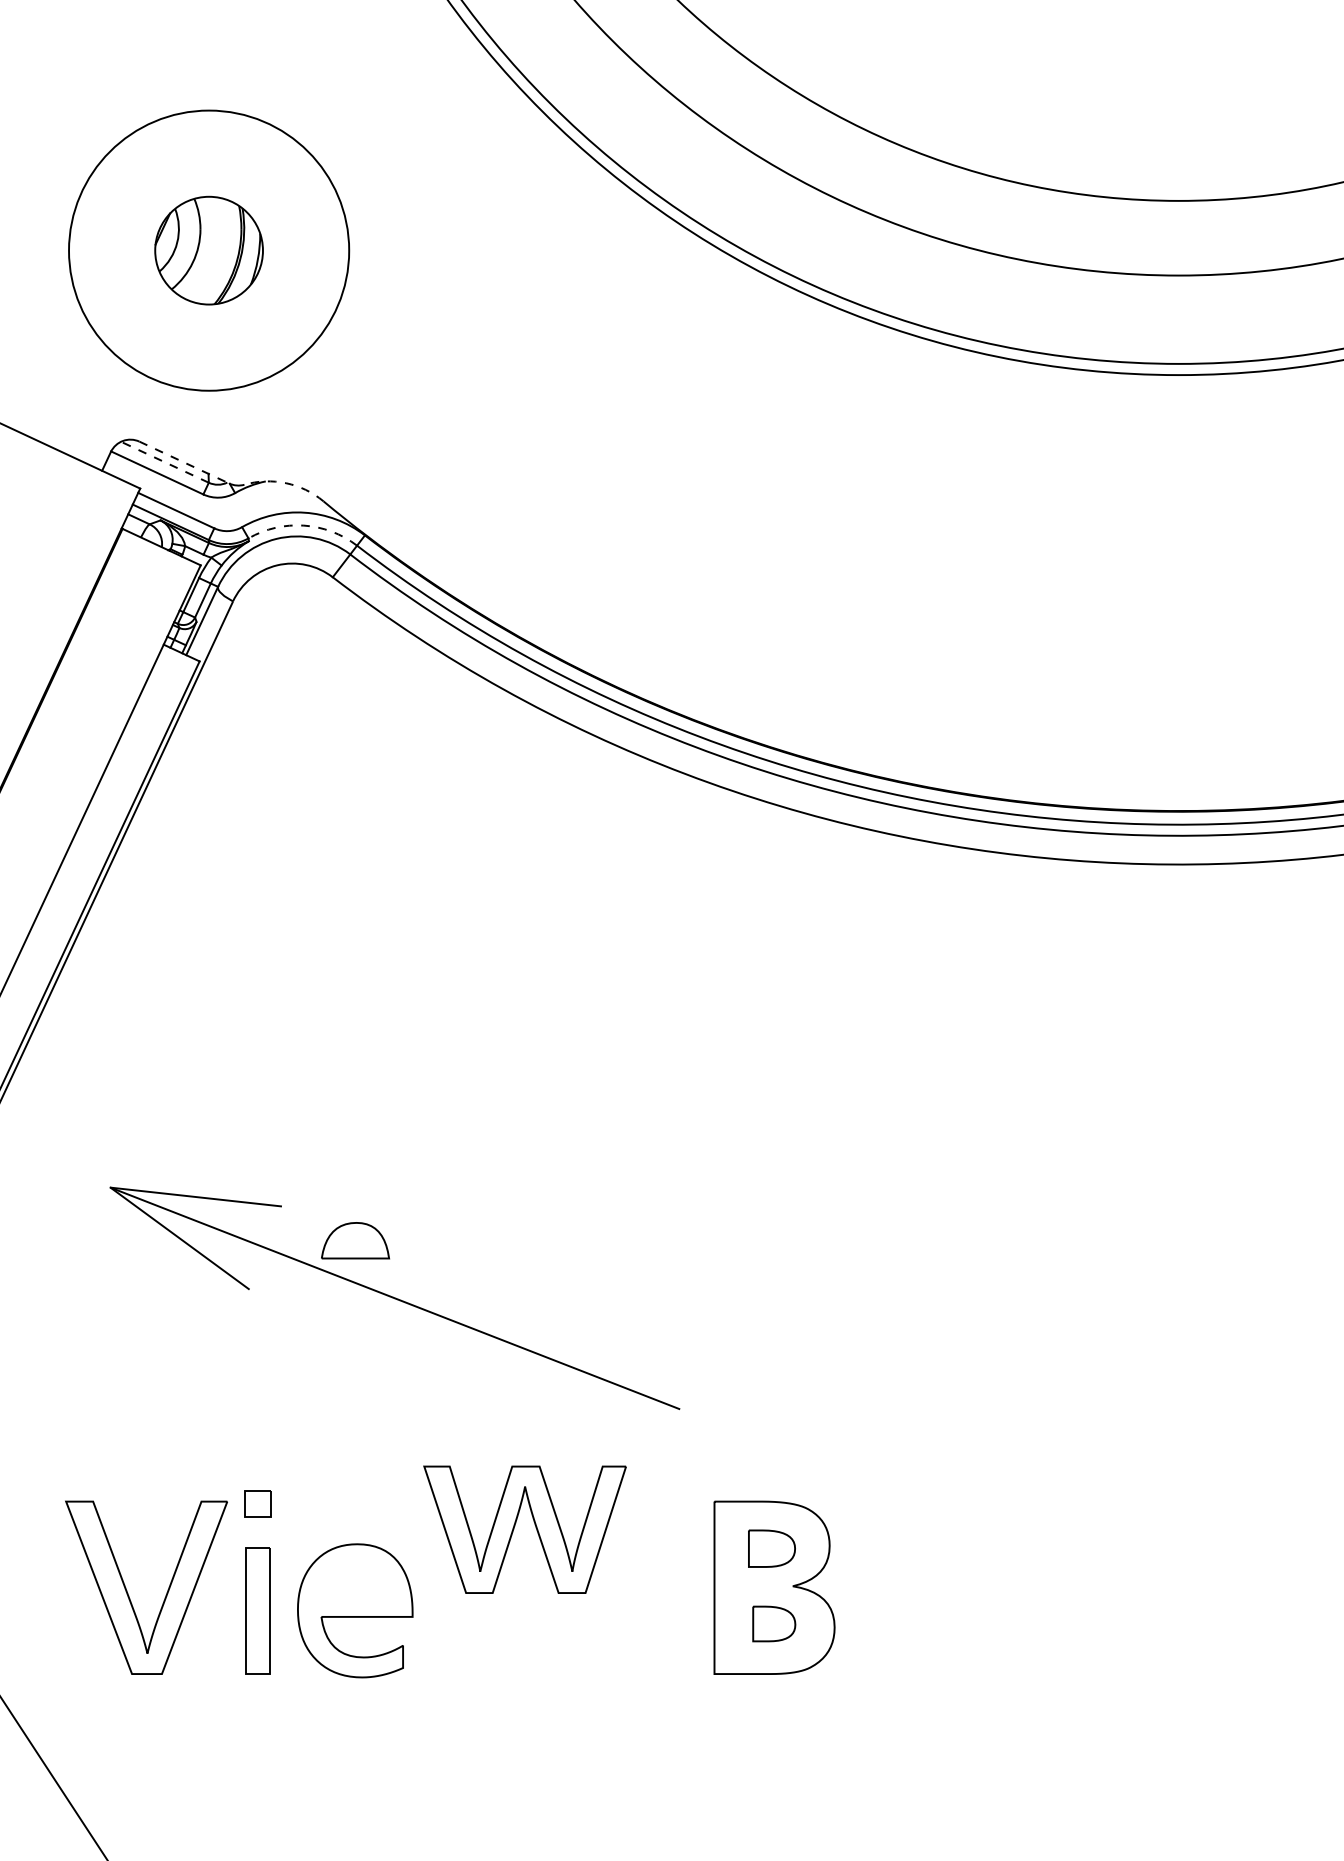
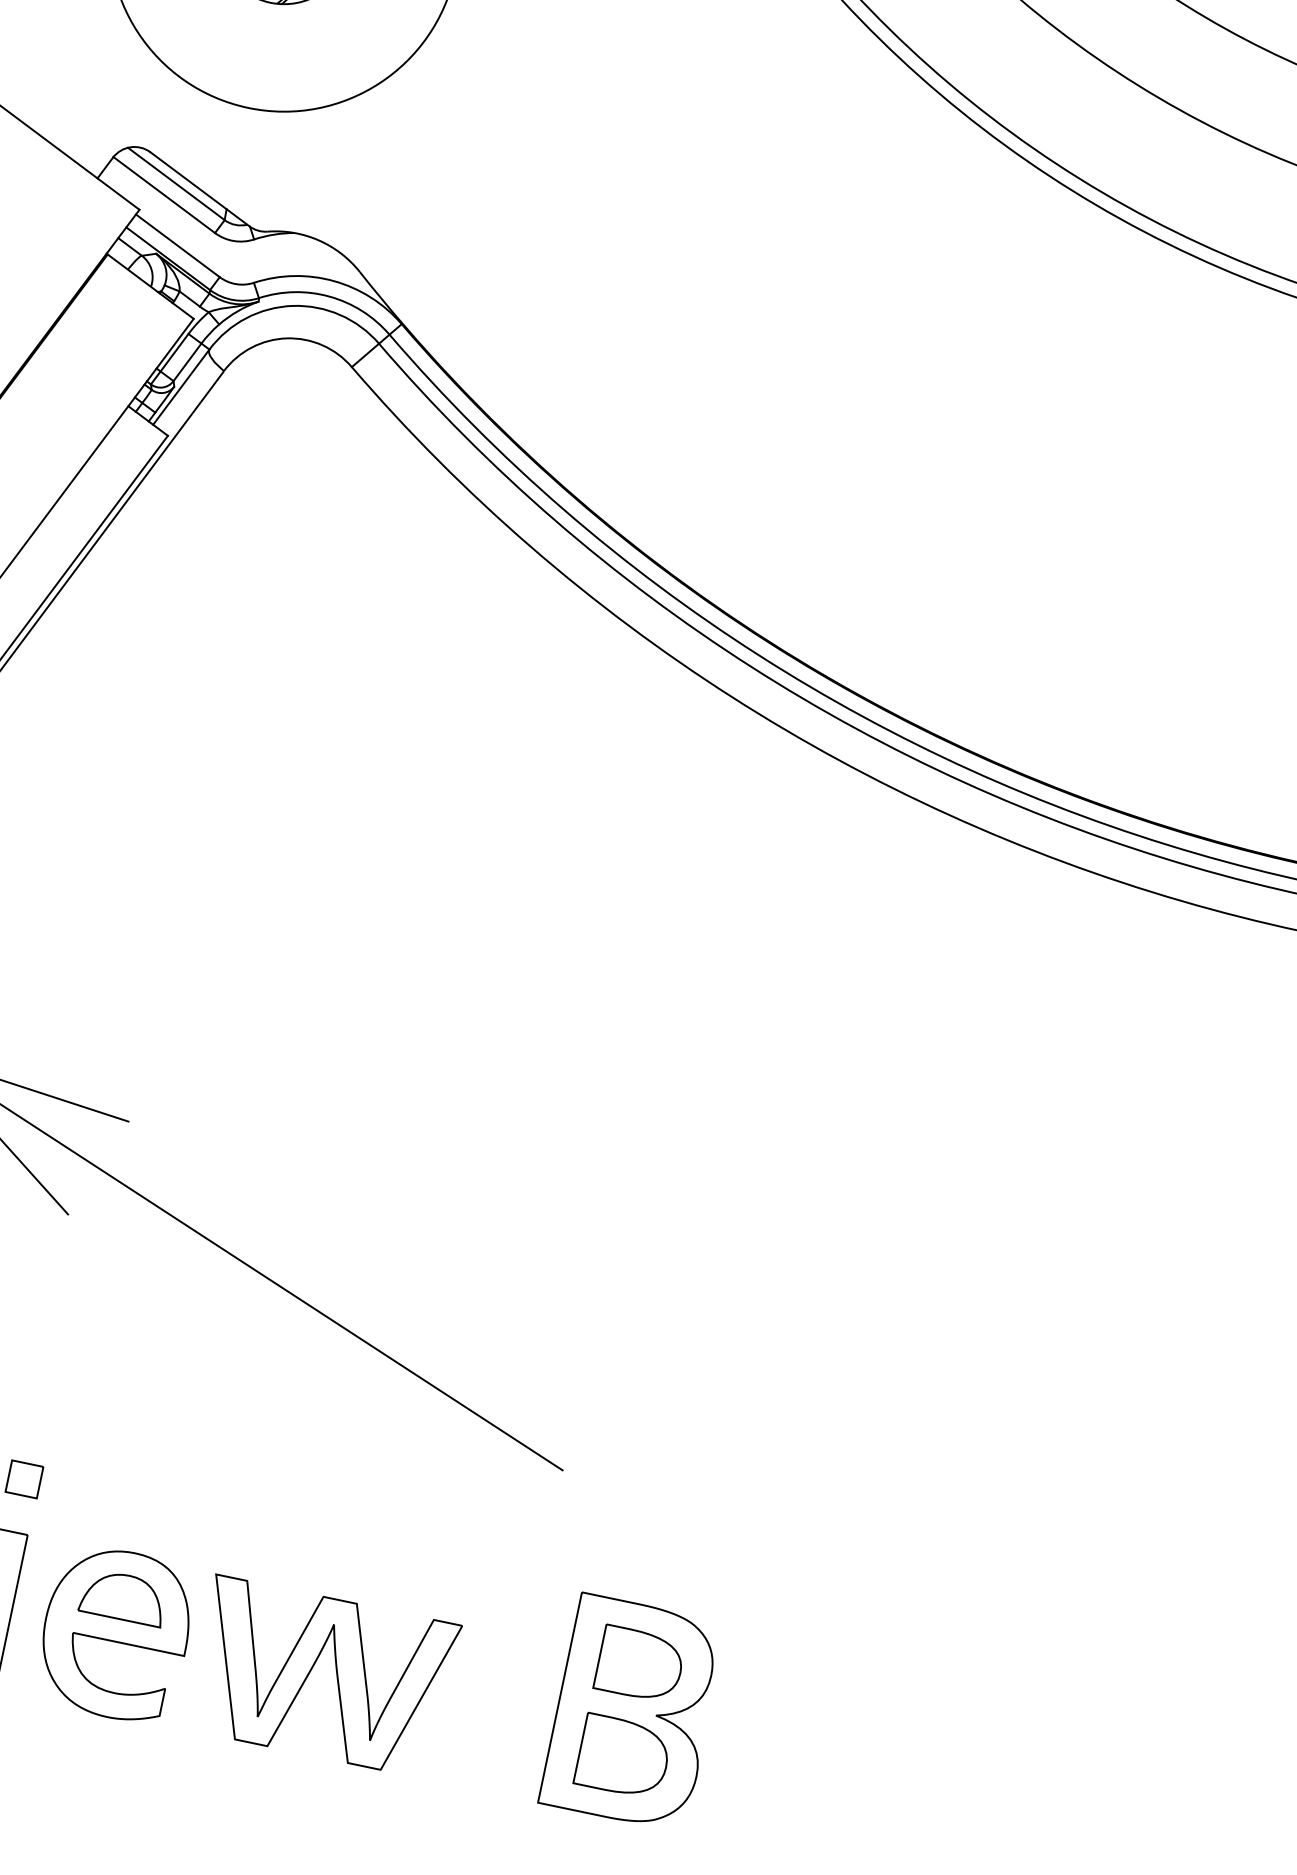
line: (164, 462) -> (175, 184), dashed -> solid
line: (184, 462) -> (200, 189), dashed -> solid
arc: (286, 483) -> (319, 240), dashed -> solid
arc: (303, 525) -> (329, 296), dashed -> solid
part: (355, 1240) -> (123, 1597), moved
part: (515, 1526) -> (312, 1670), moved
part: (771, 1548) -> (639, 1664), size x1.43
part: (774, 1623) -> (624, 1756), size x1.67

